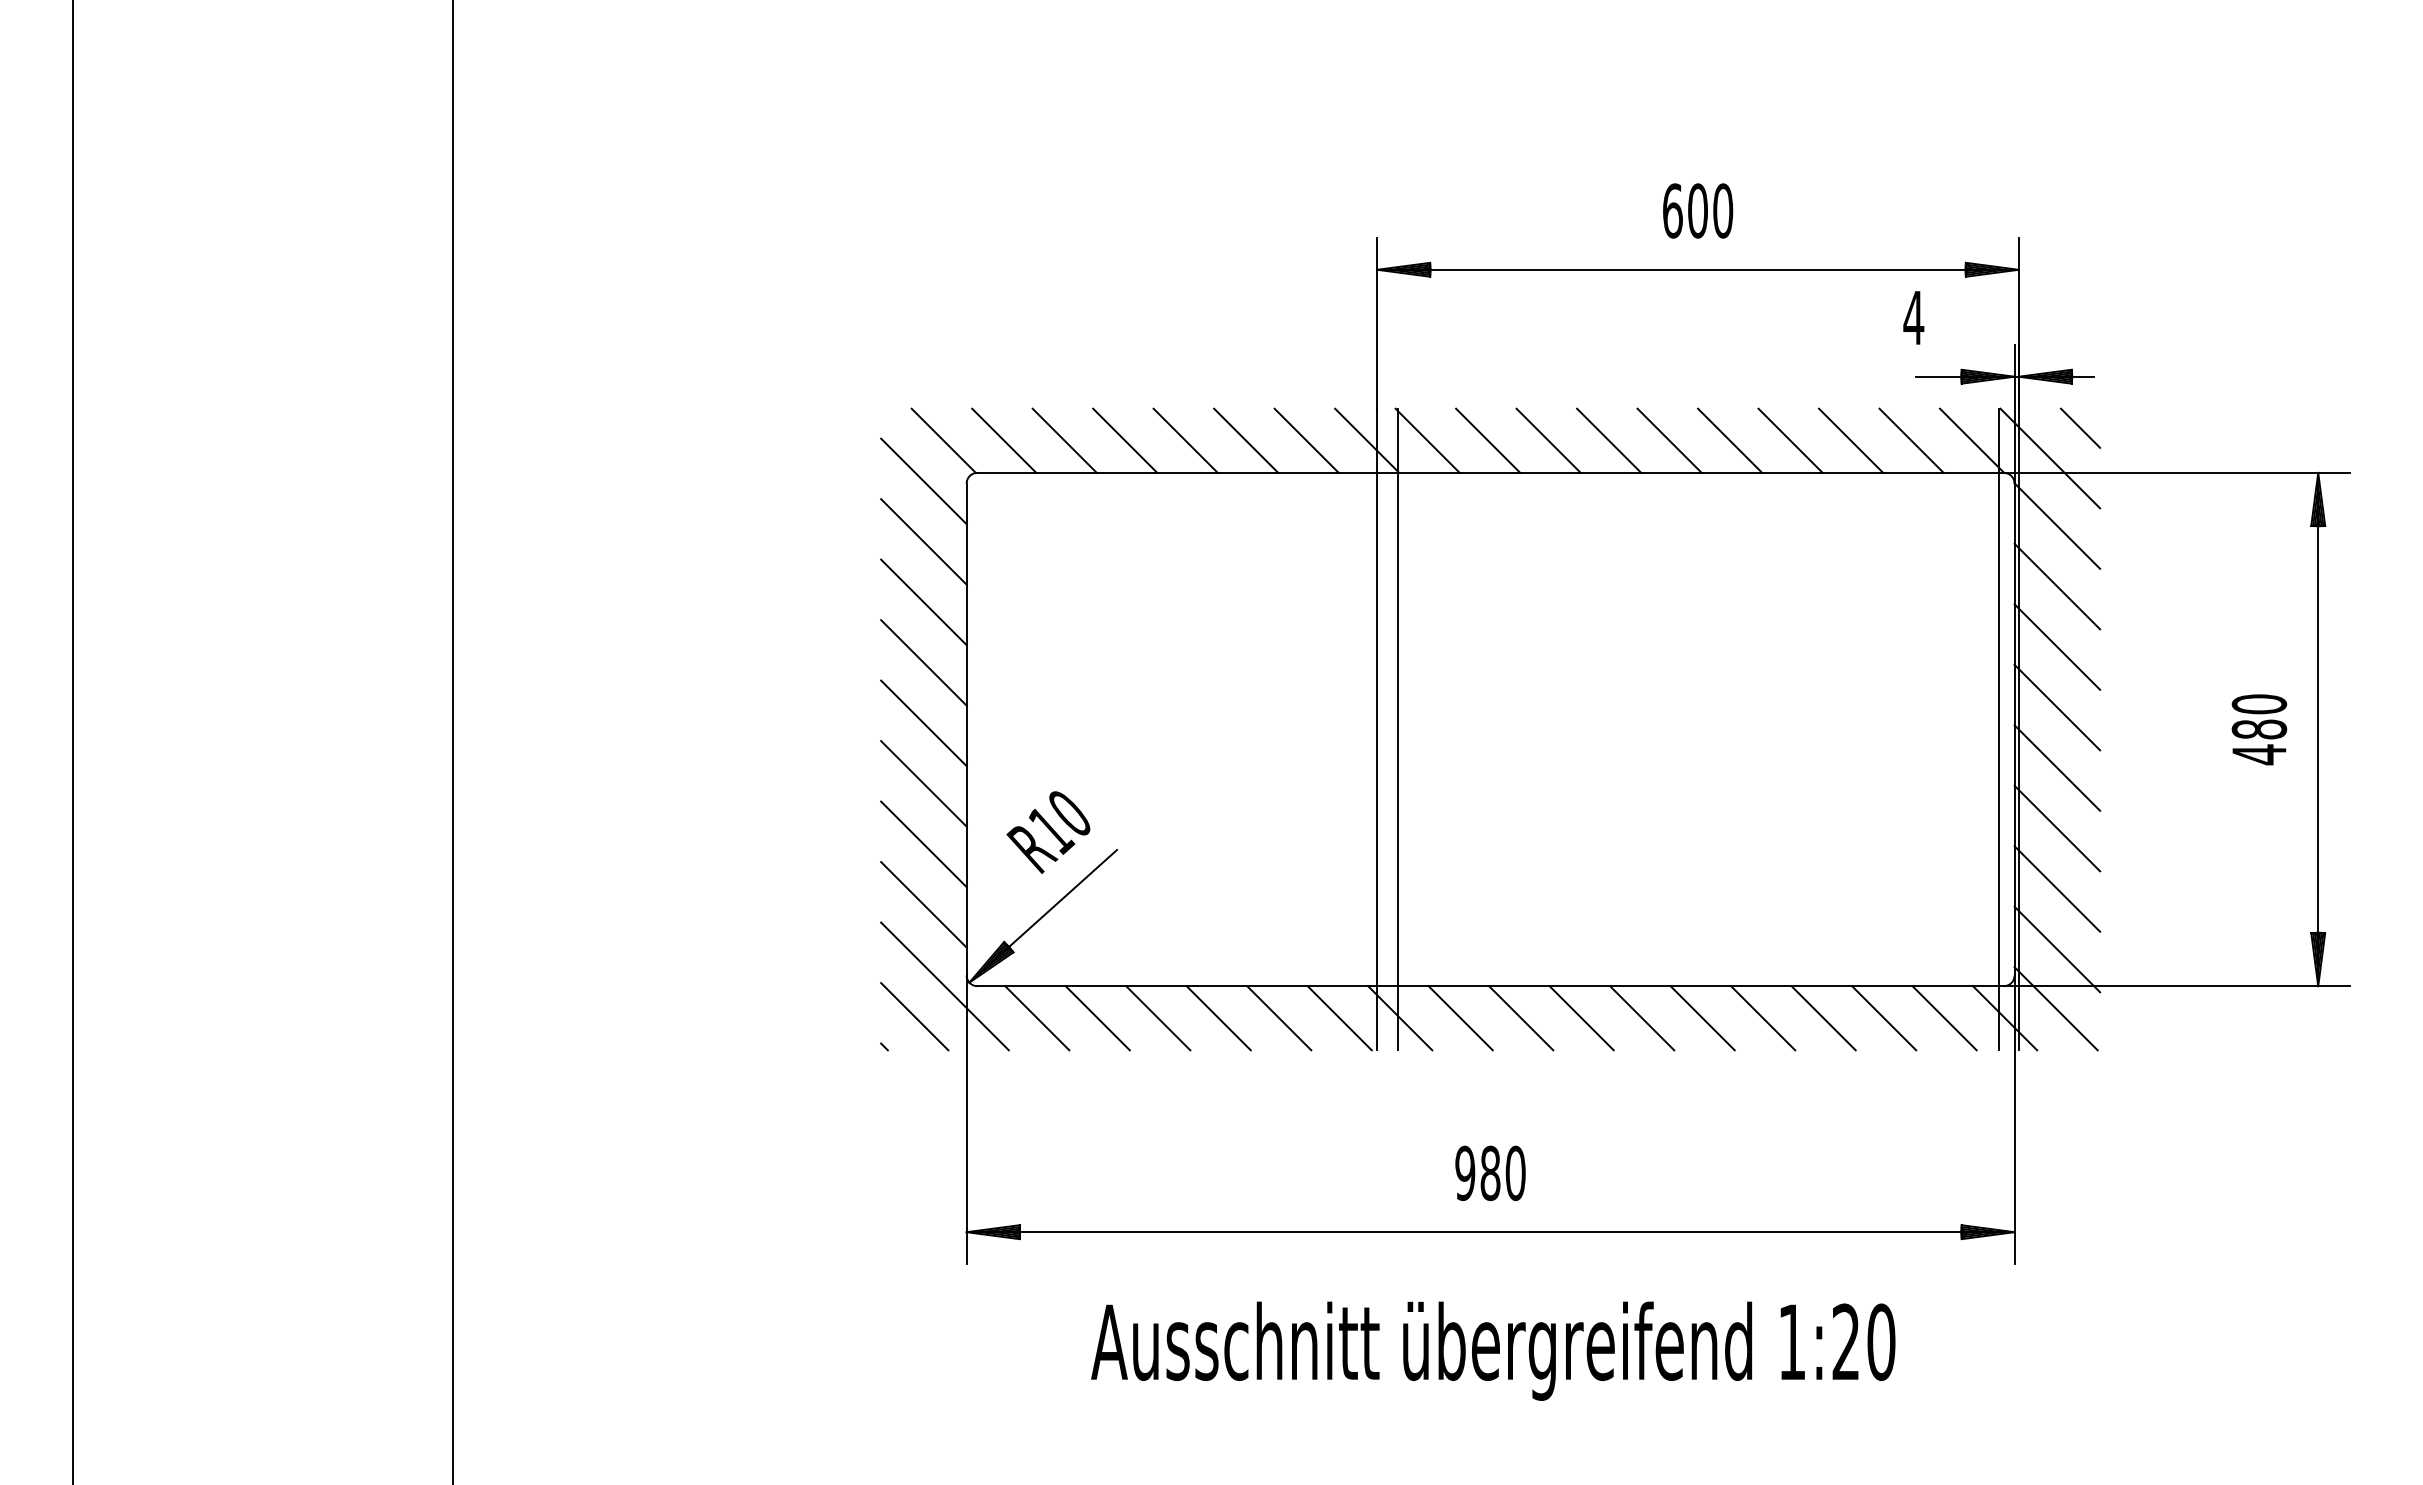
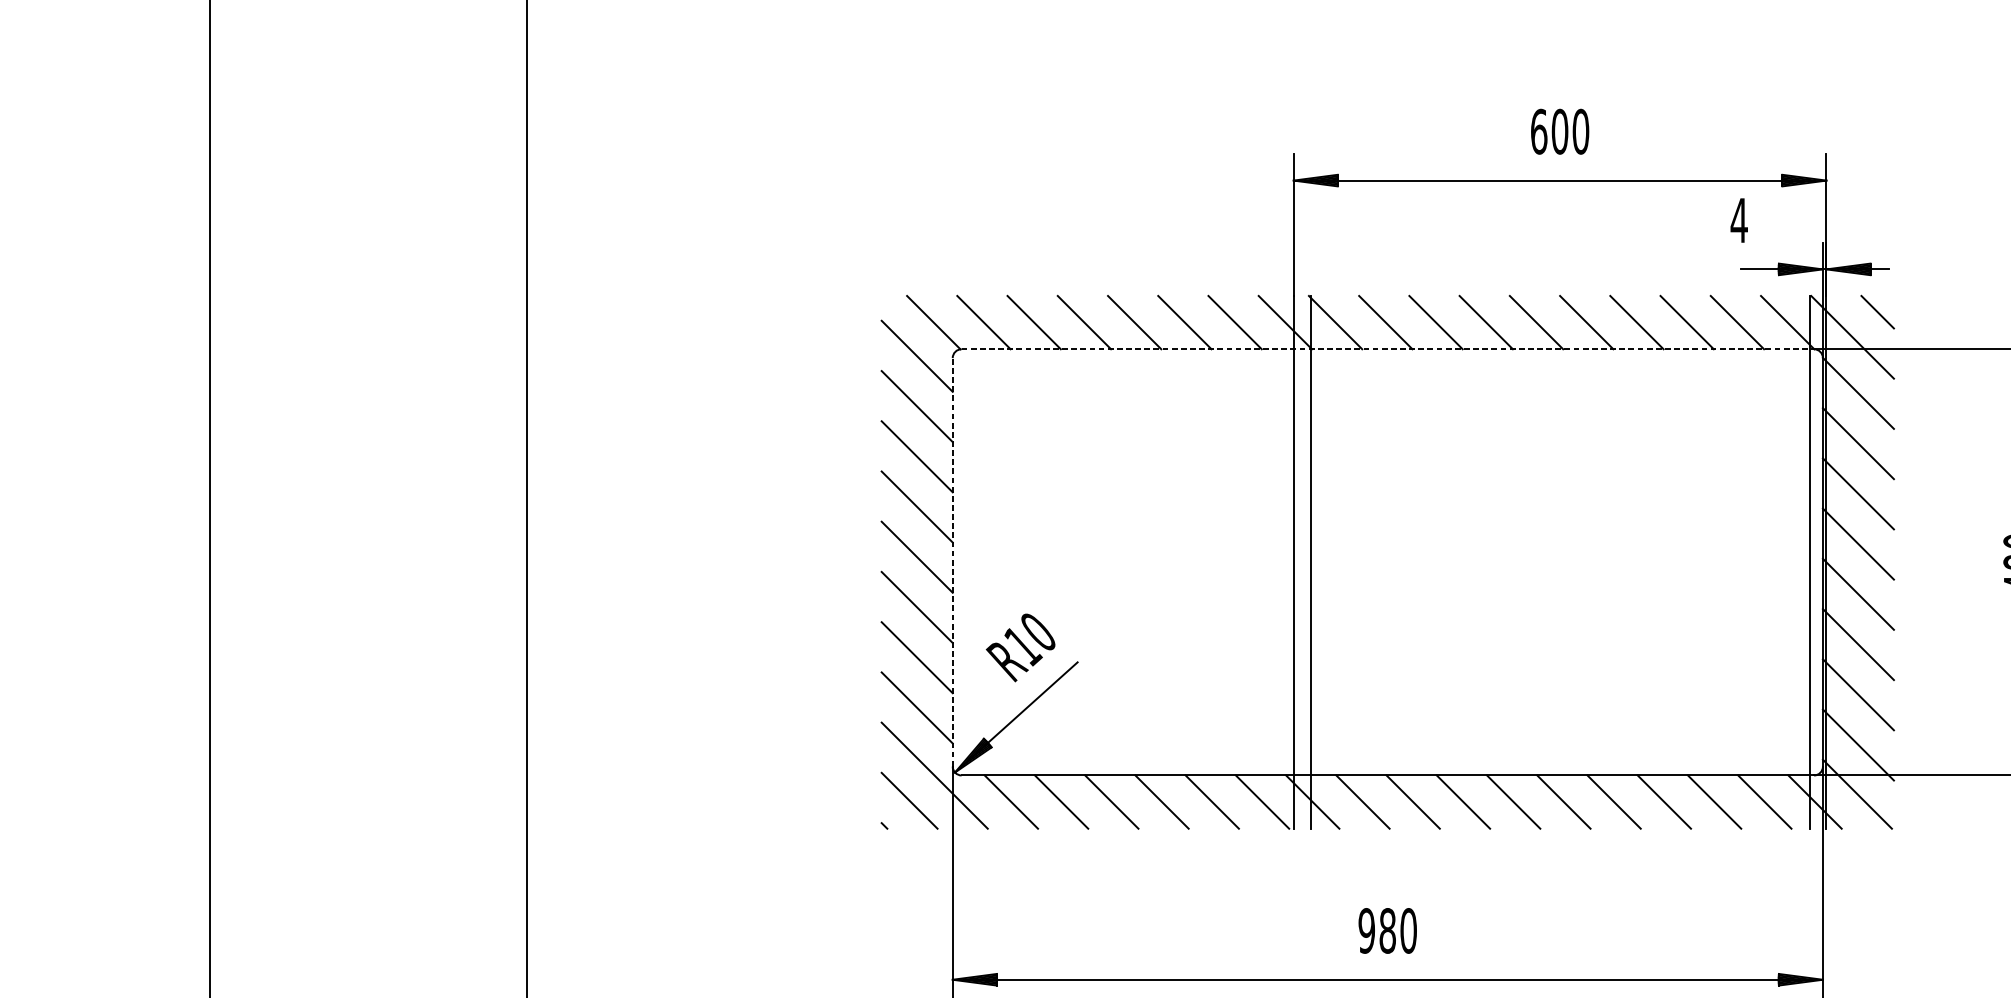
line: (1491, 472) -> (1388, 348), solid -> dashed
line: (966, 729) -> (952, 562), solid -> dashed

